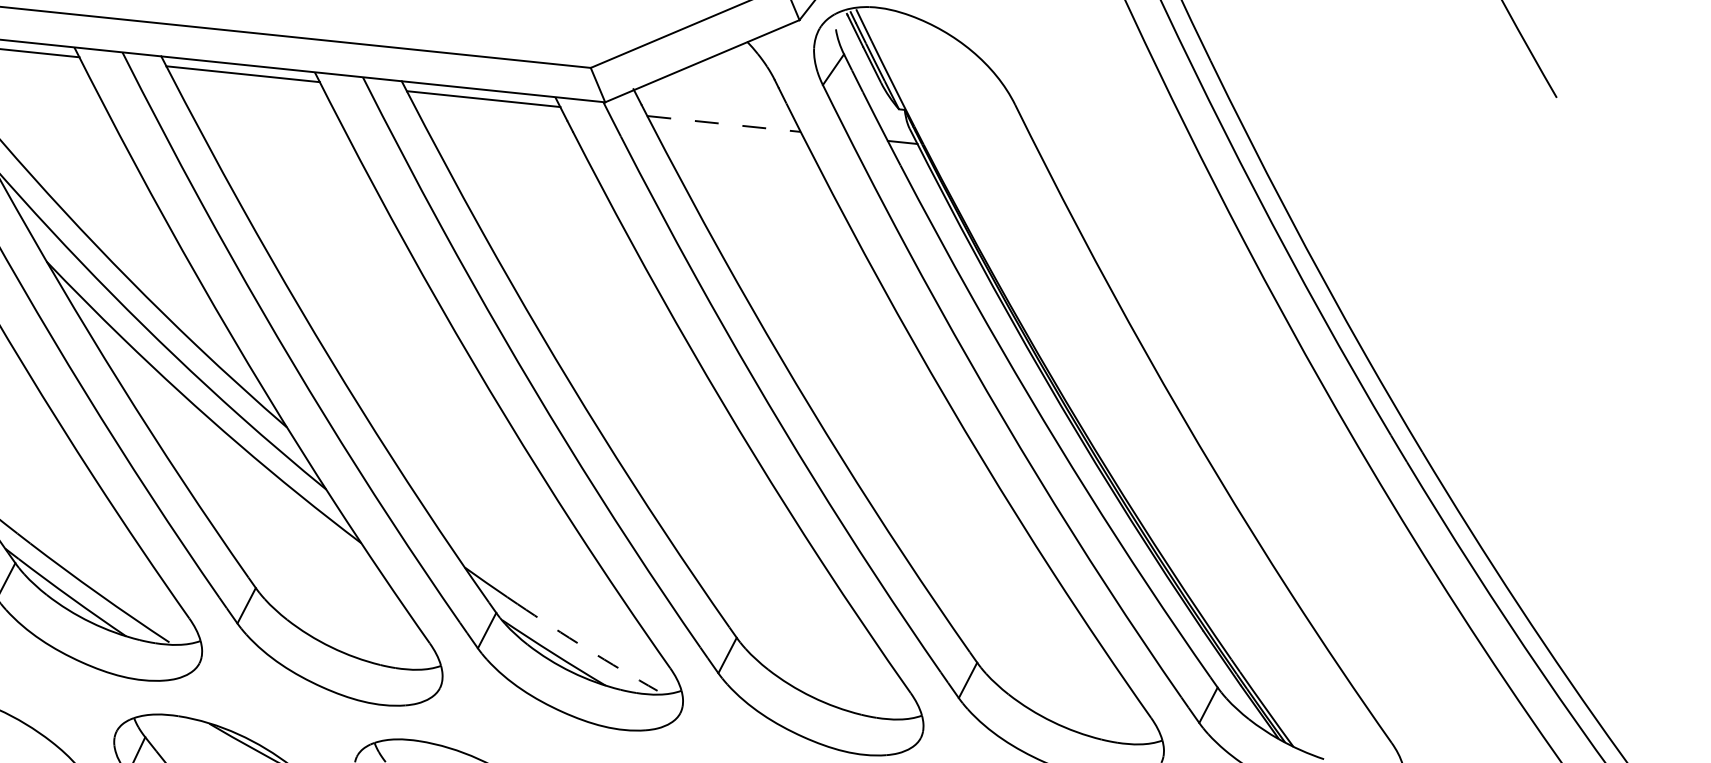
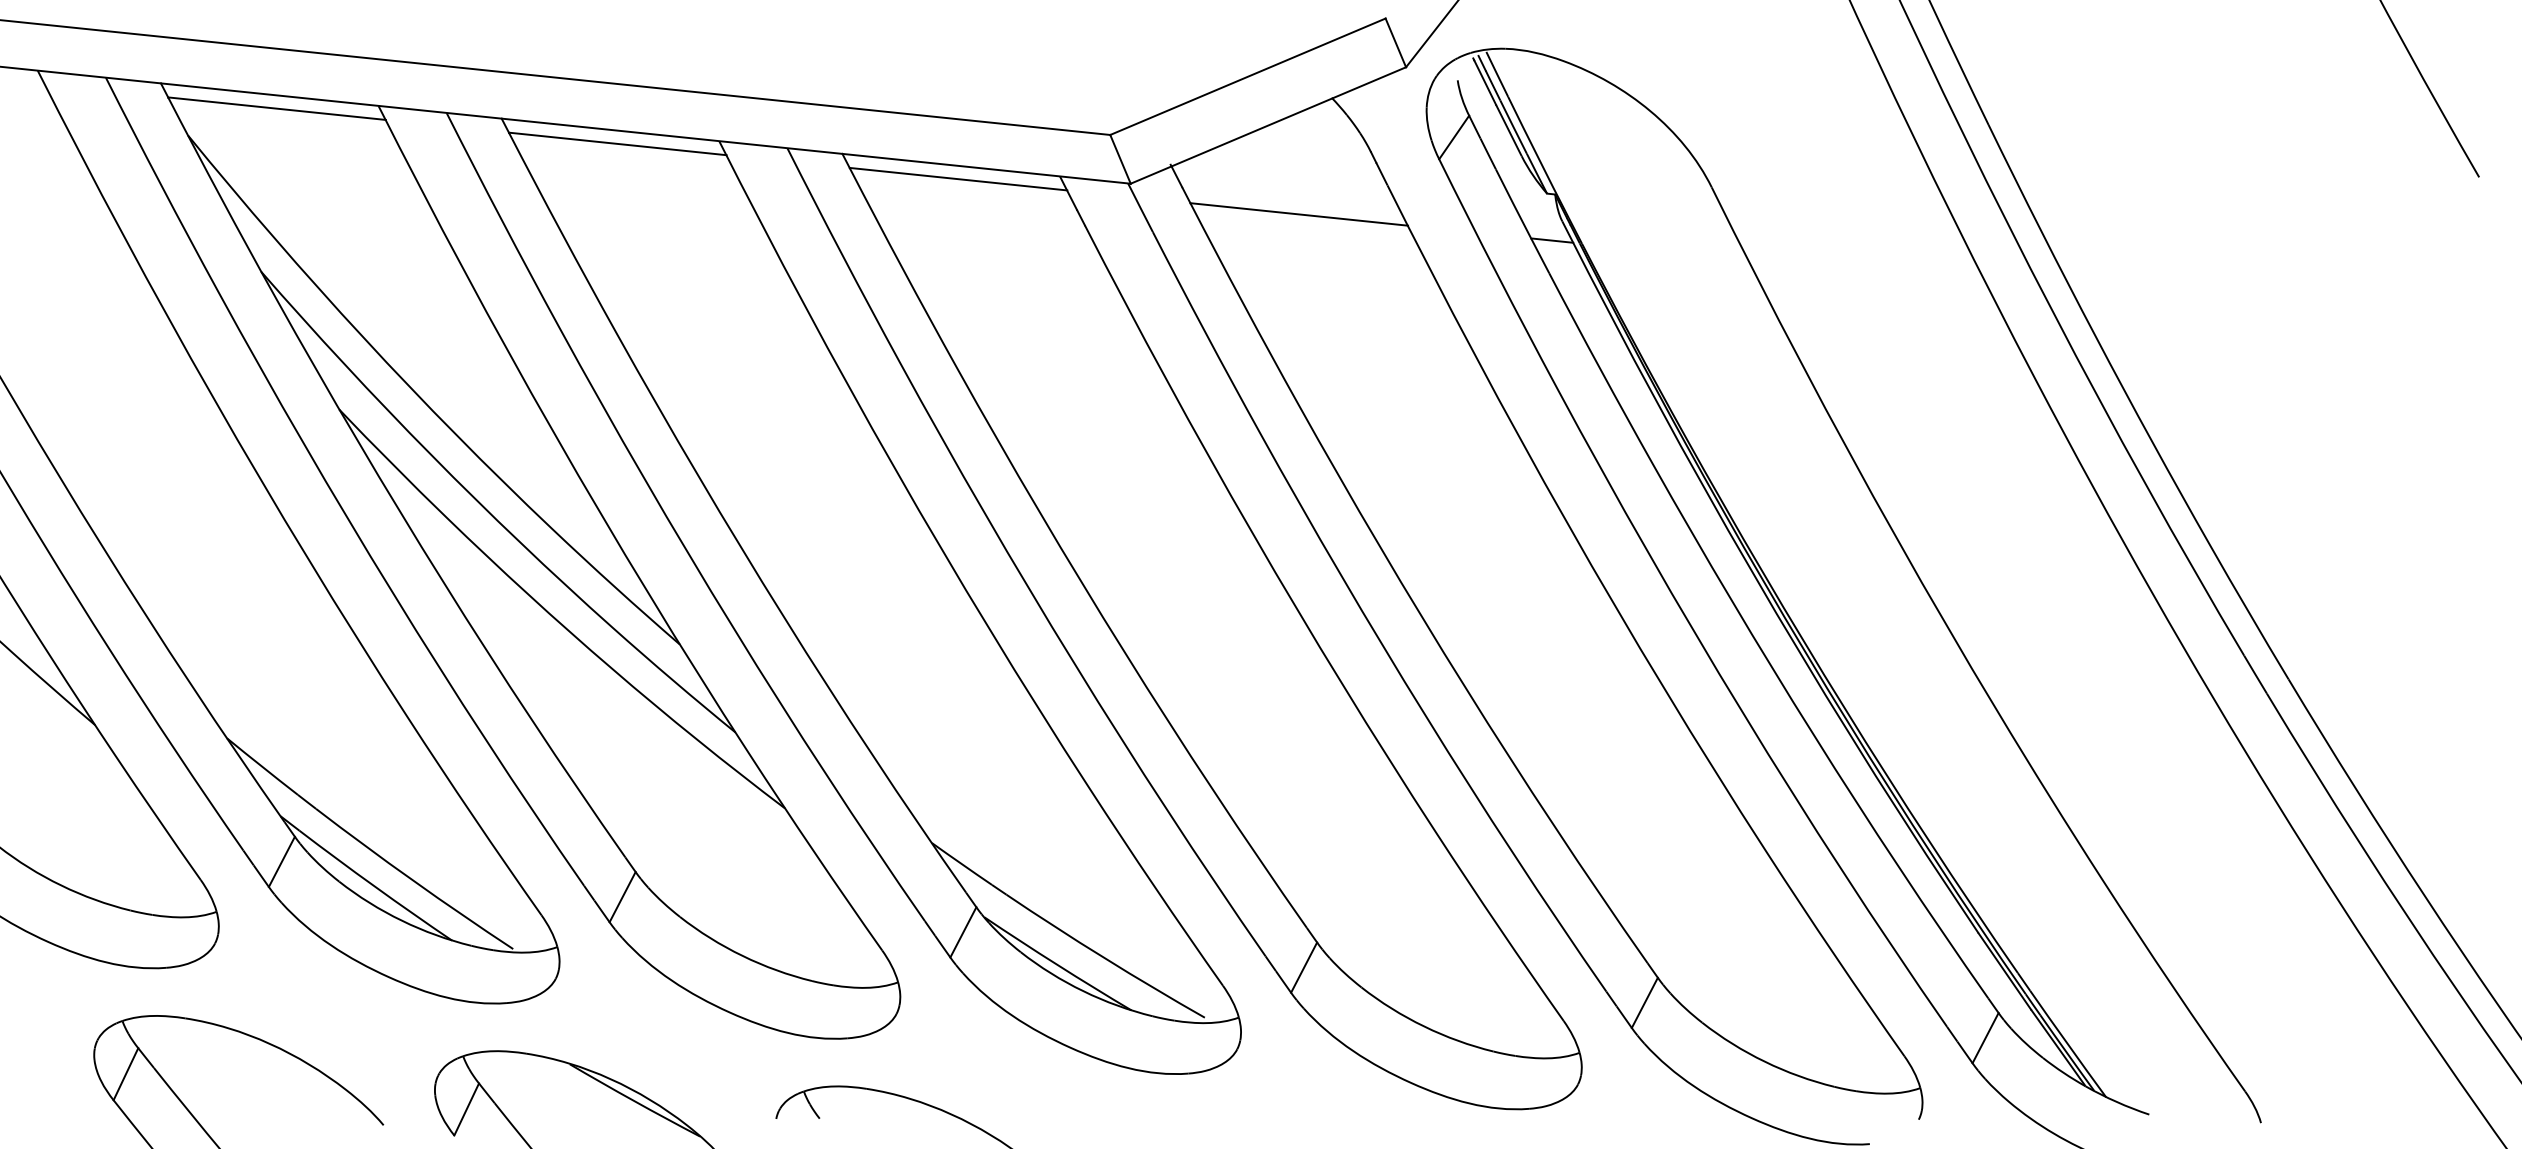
line: (724, 124) -> (1299, 214), dashed -> solid
arc: (586, 649) -> (1104, 958), dashed -> solid

